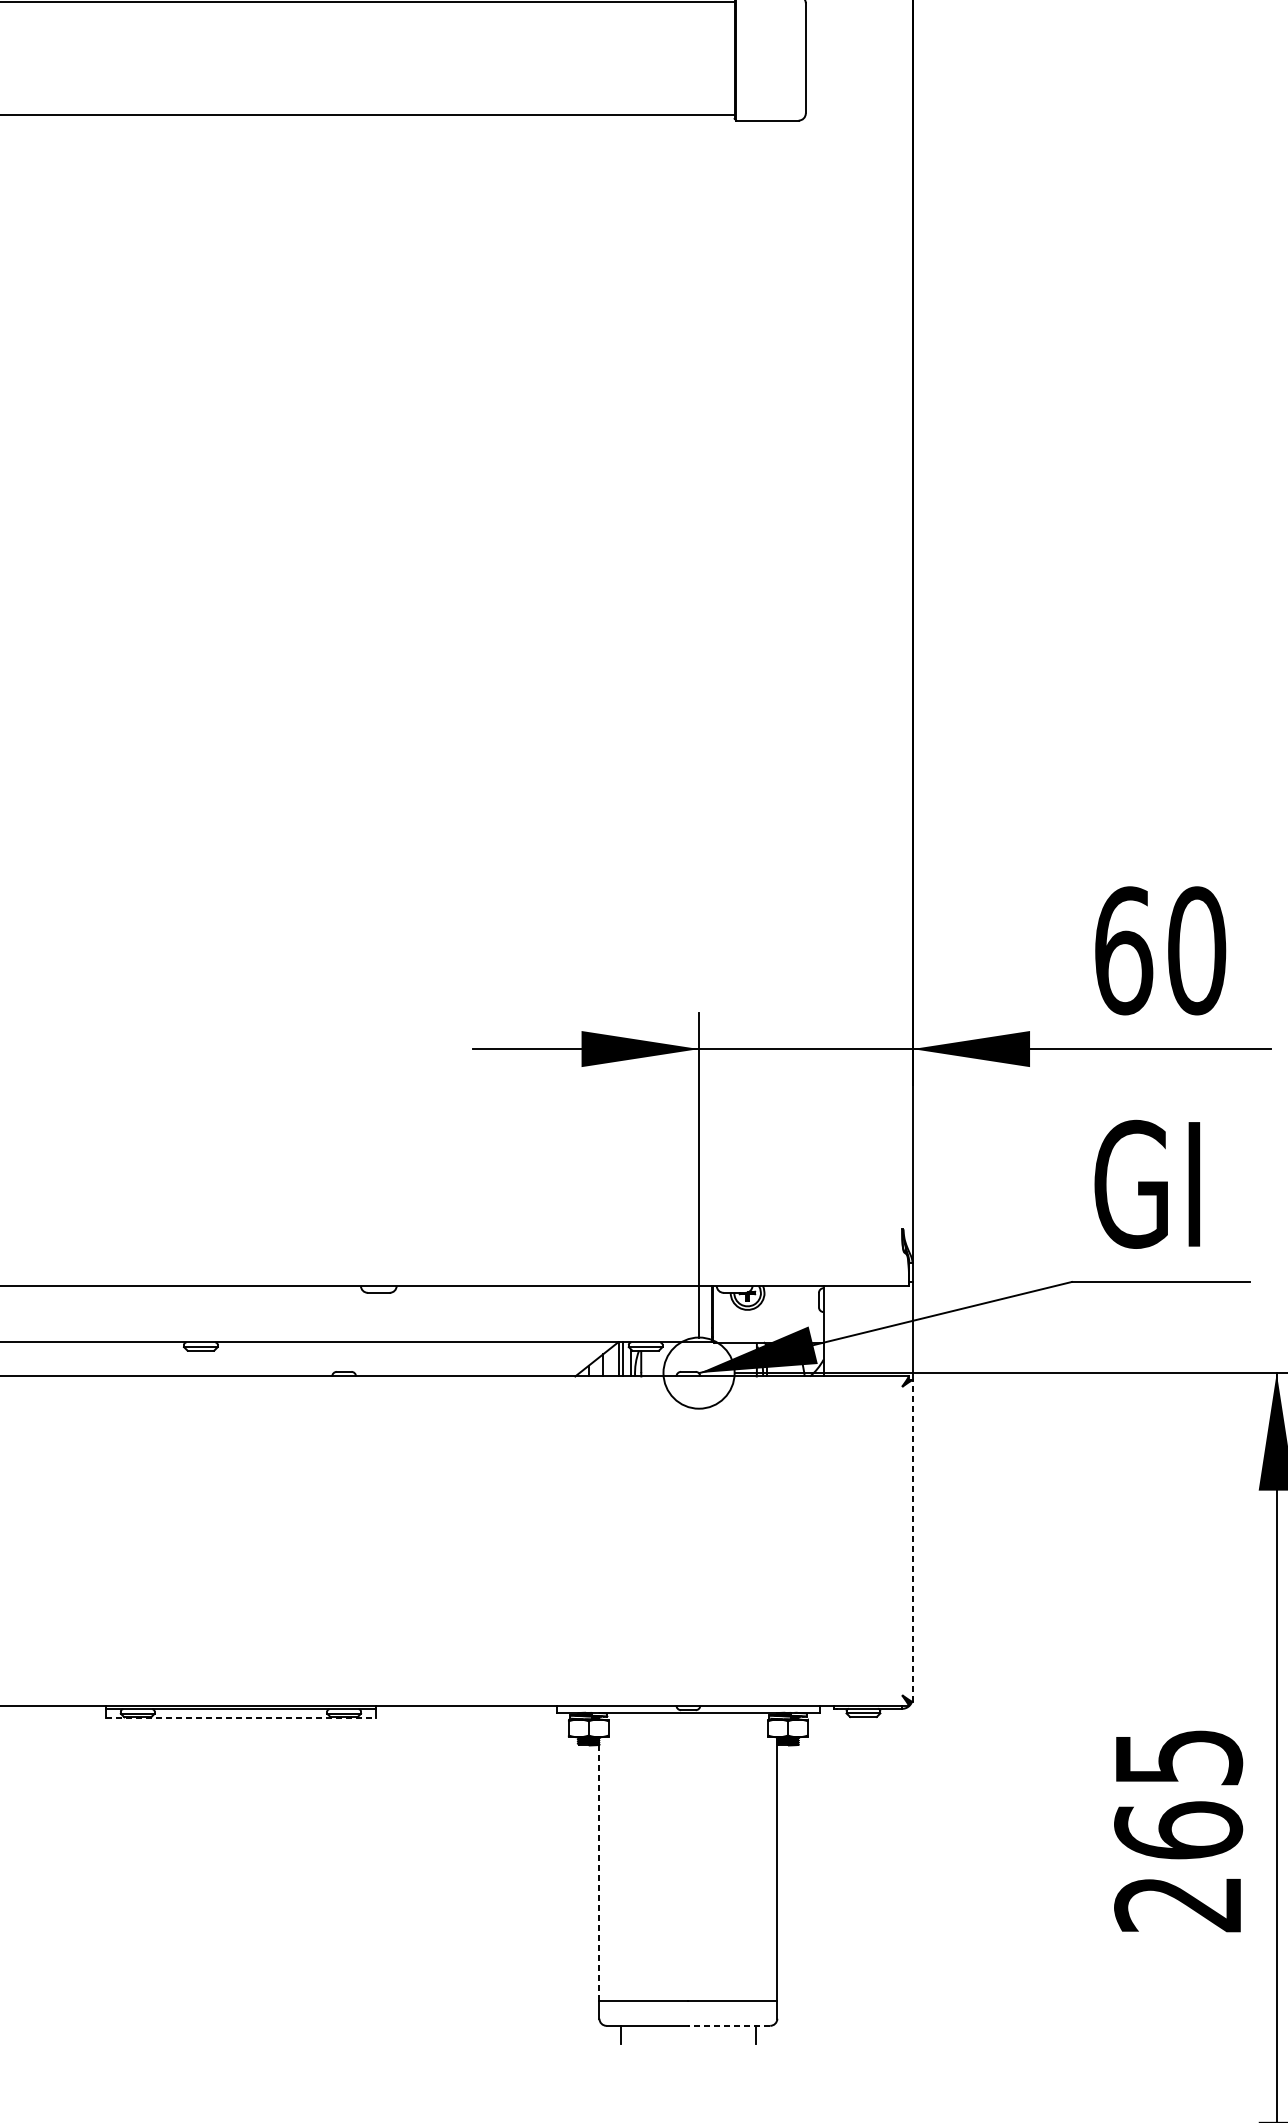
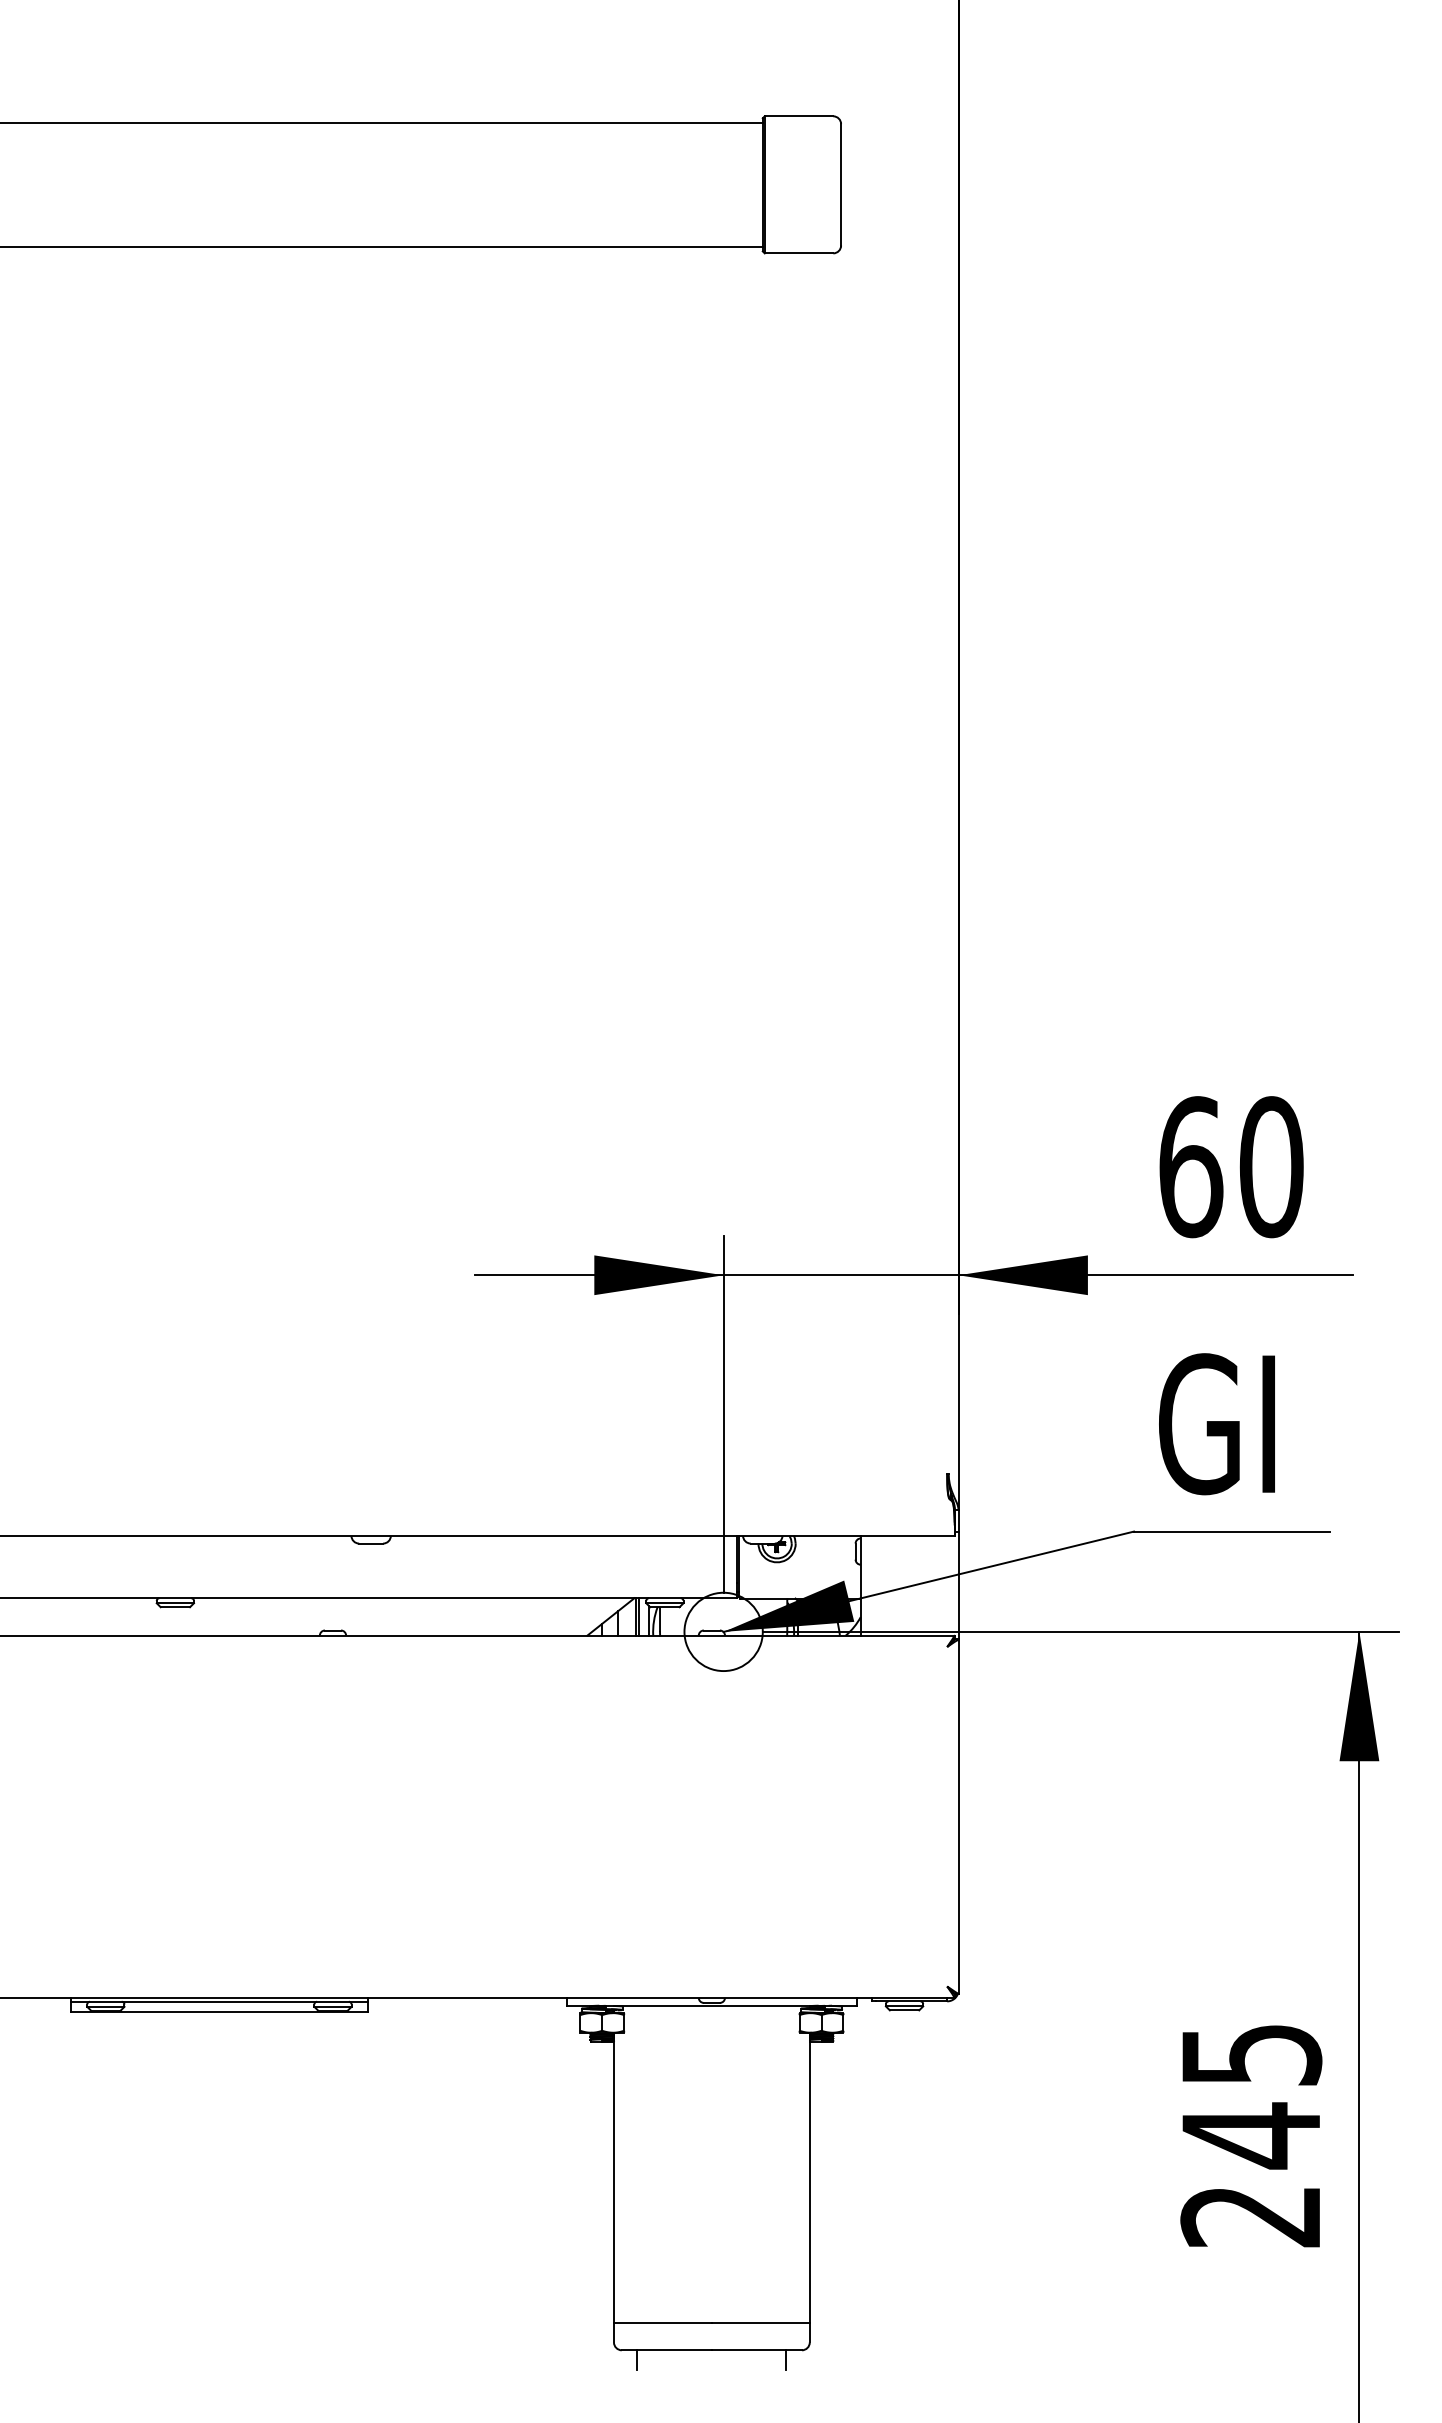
line: (912, 1540) -> (958, 1816), dashed -> solid
line: (241, 1718) -> (219, 2011), dashed -> solid
text: (1178, 1830) -> (1251, 2135), 265 -> 245
line: (598, 1873) -> (613, 2182), dashed -> solid
line: (728, 2026) -> (756, 2350), dashed -> solid

